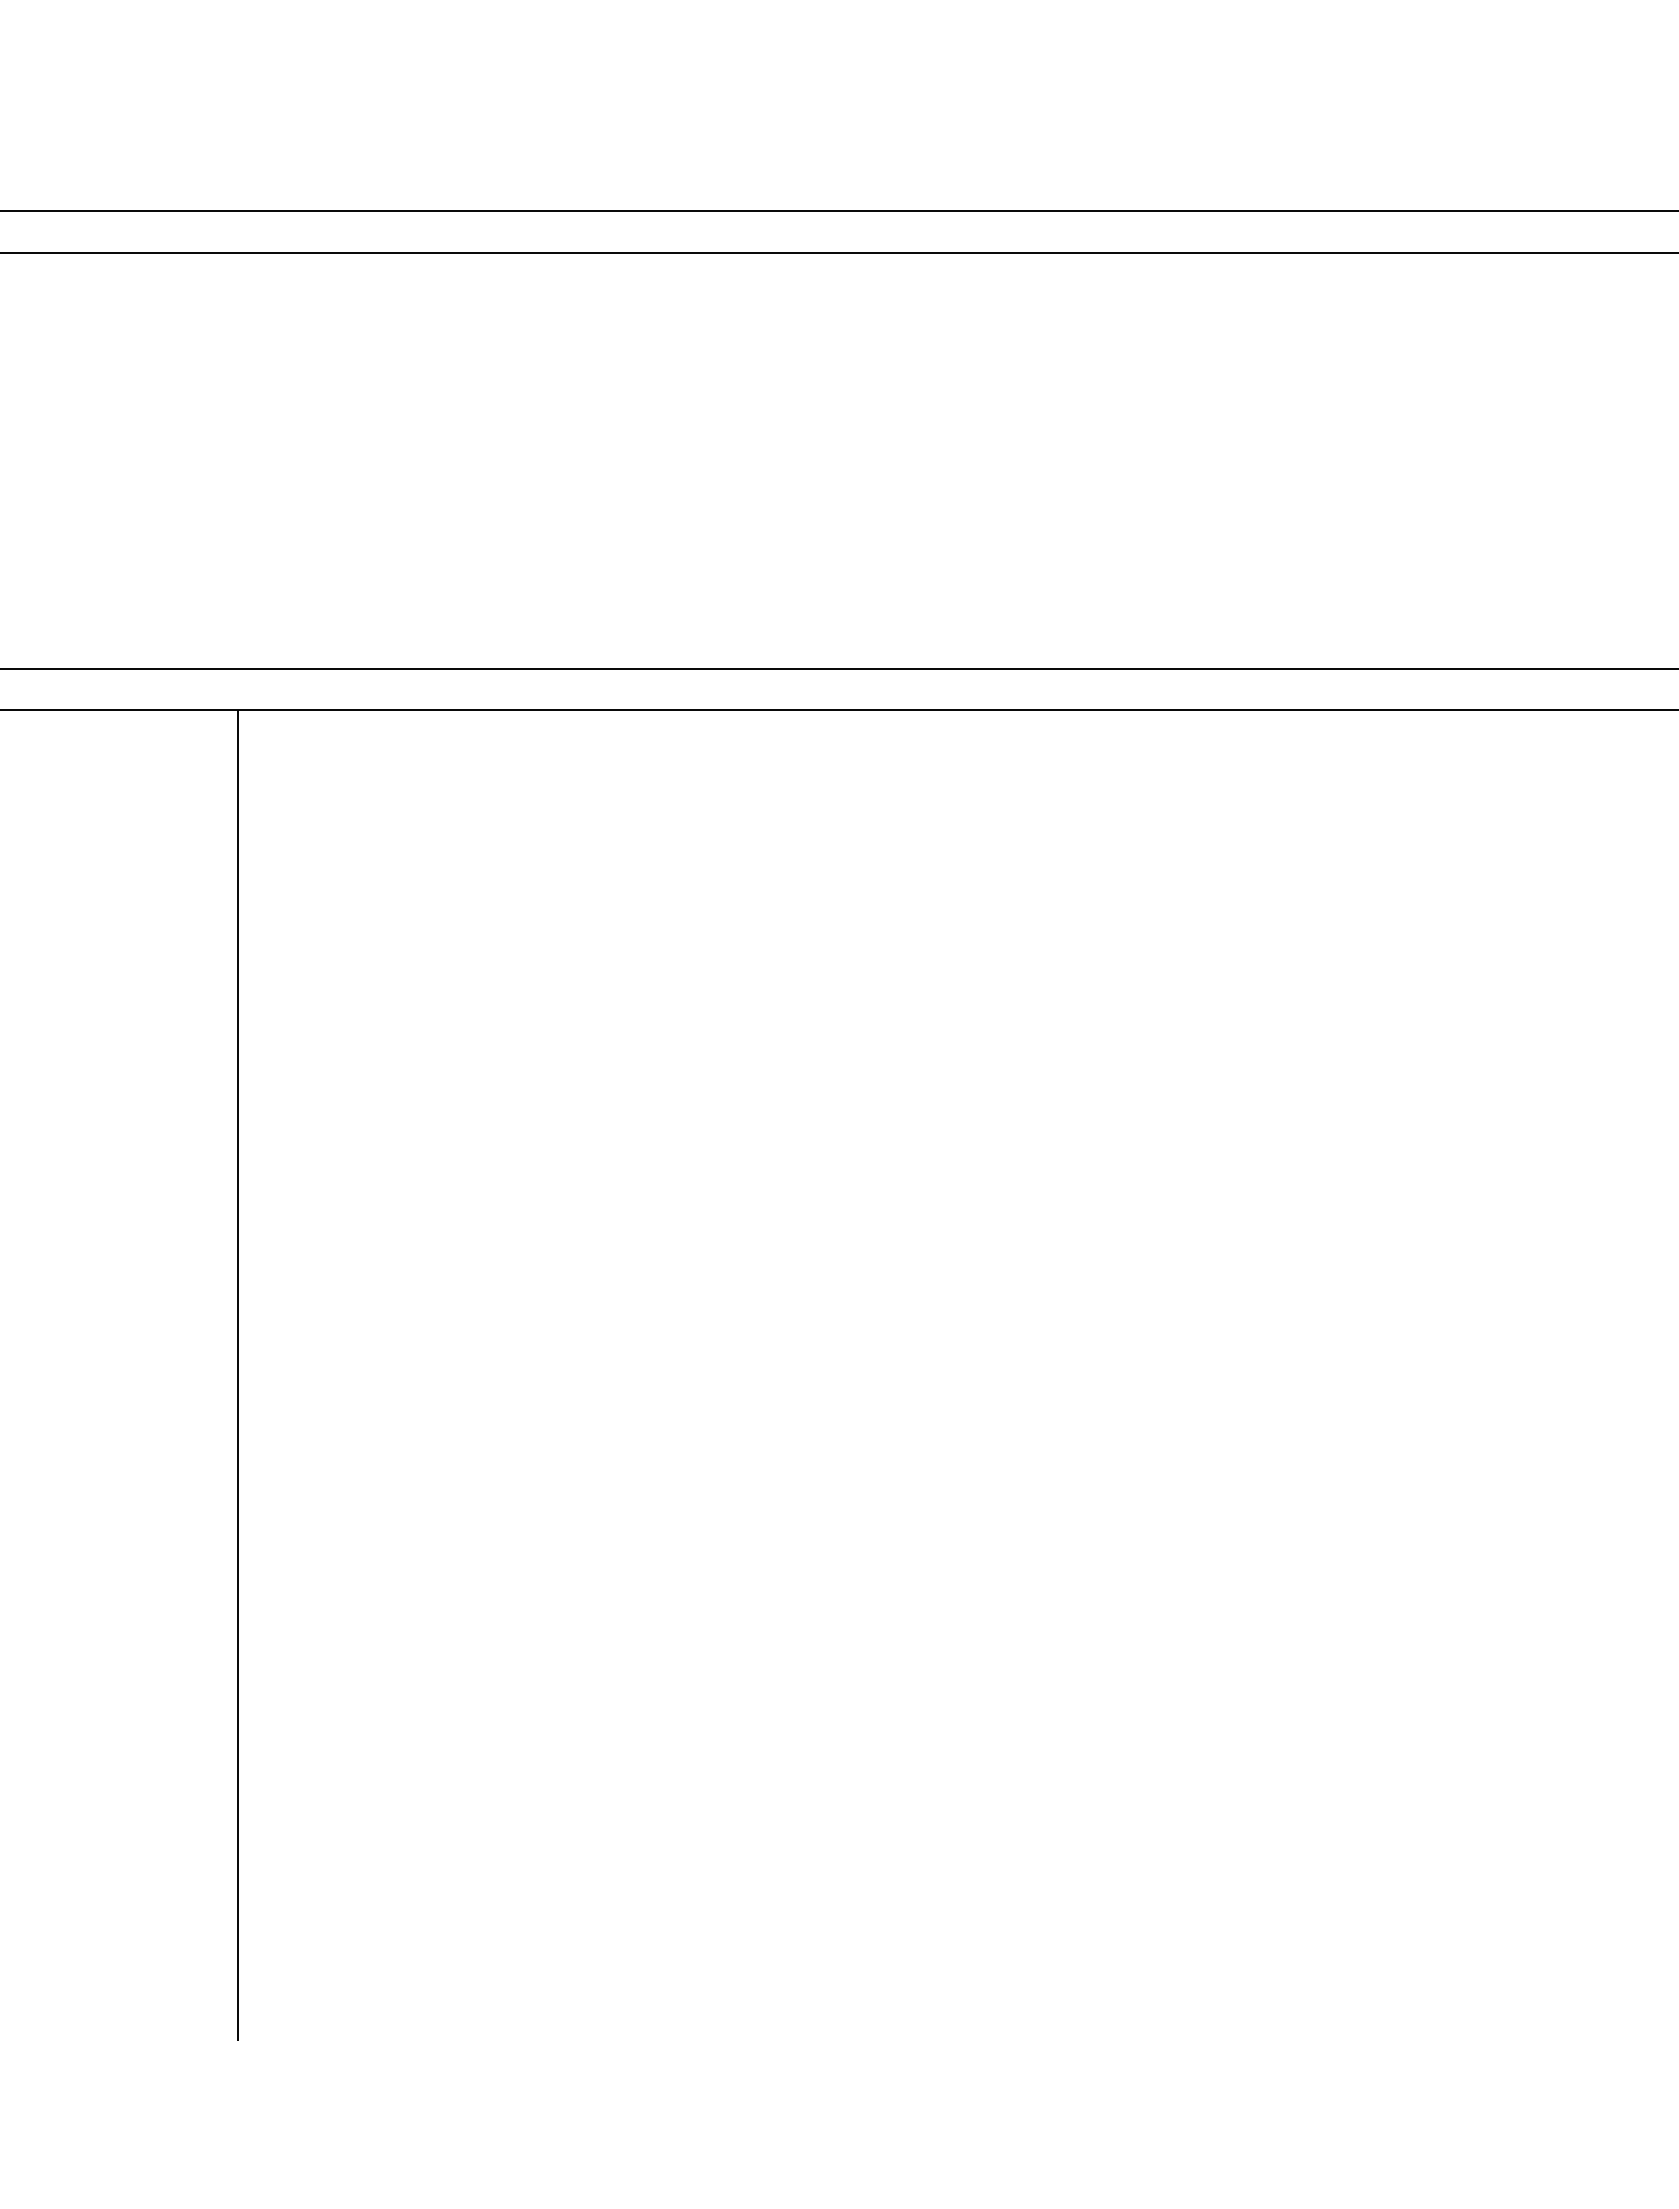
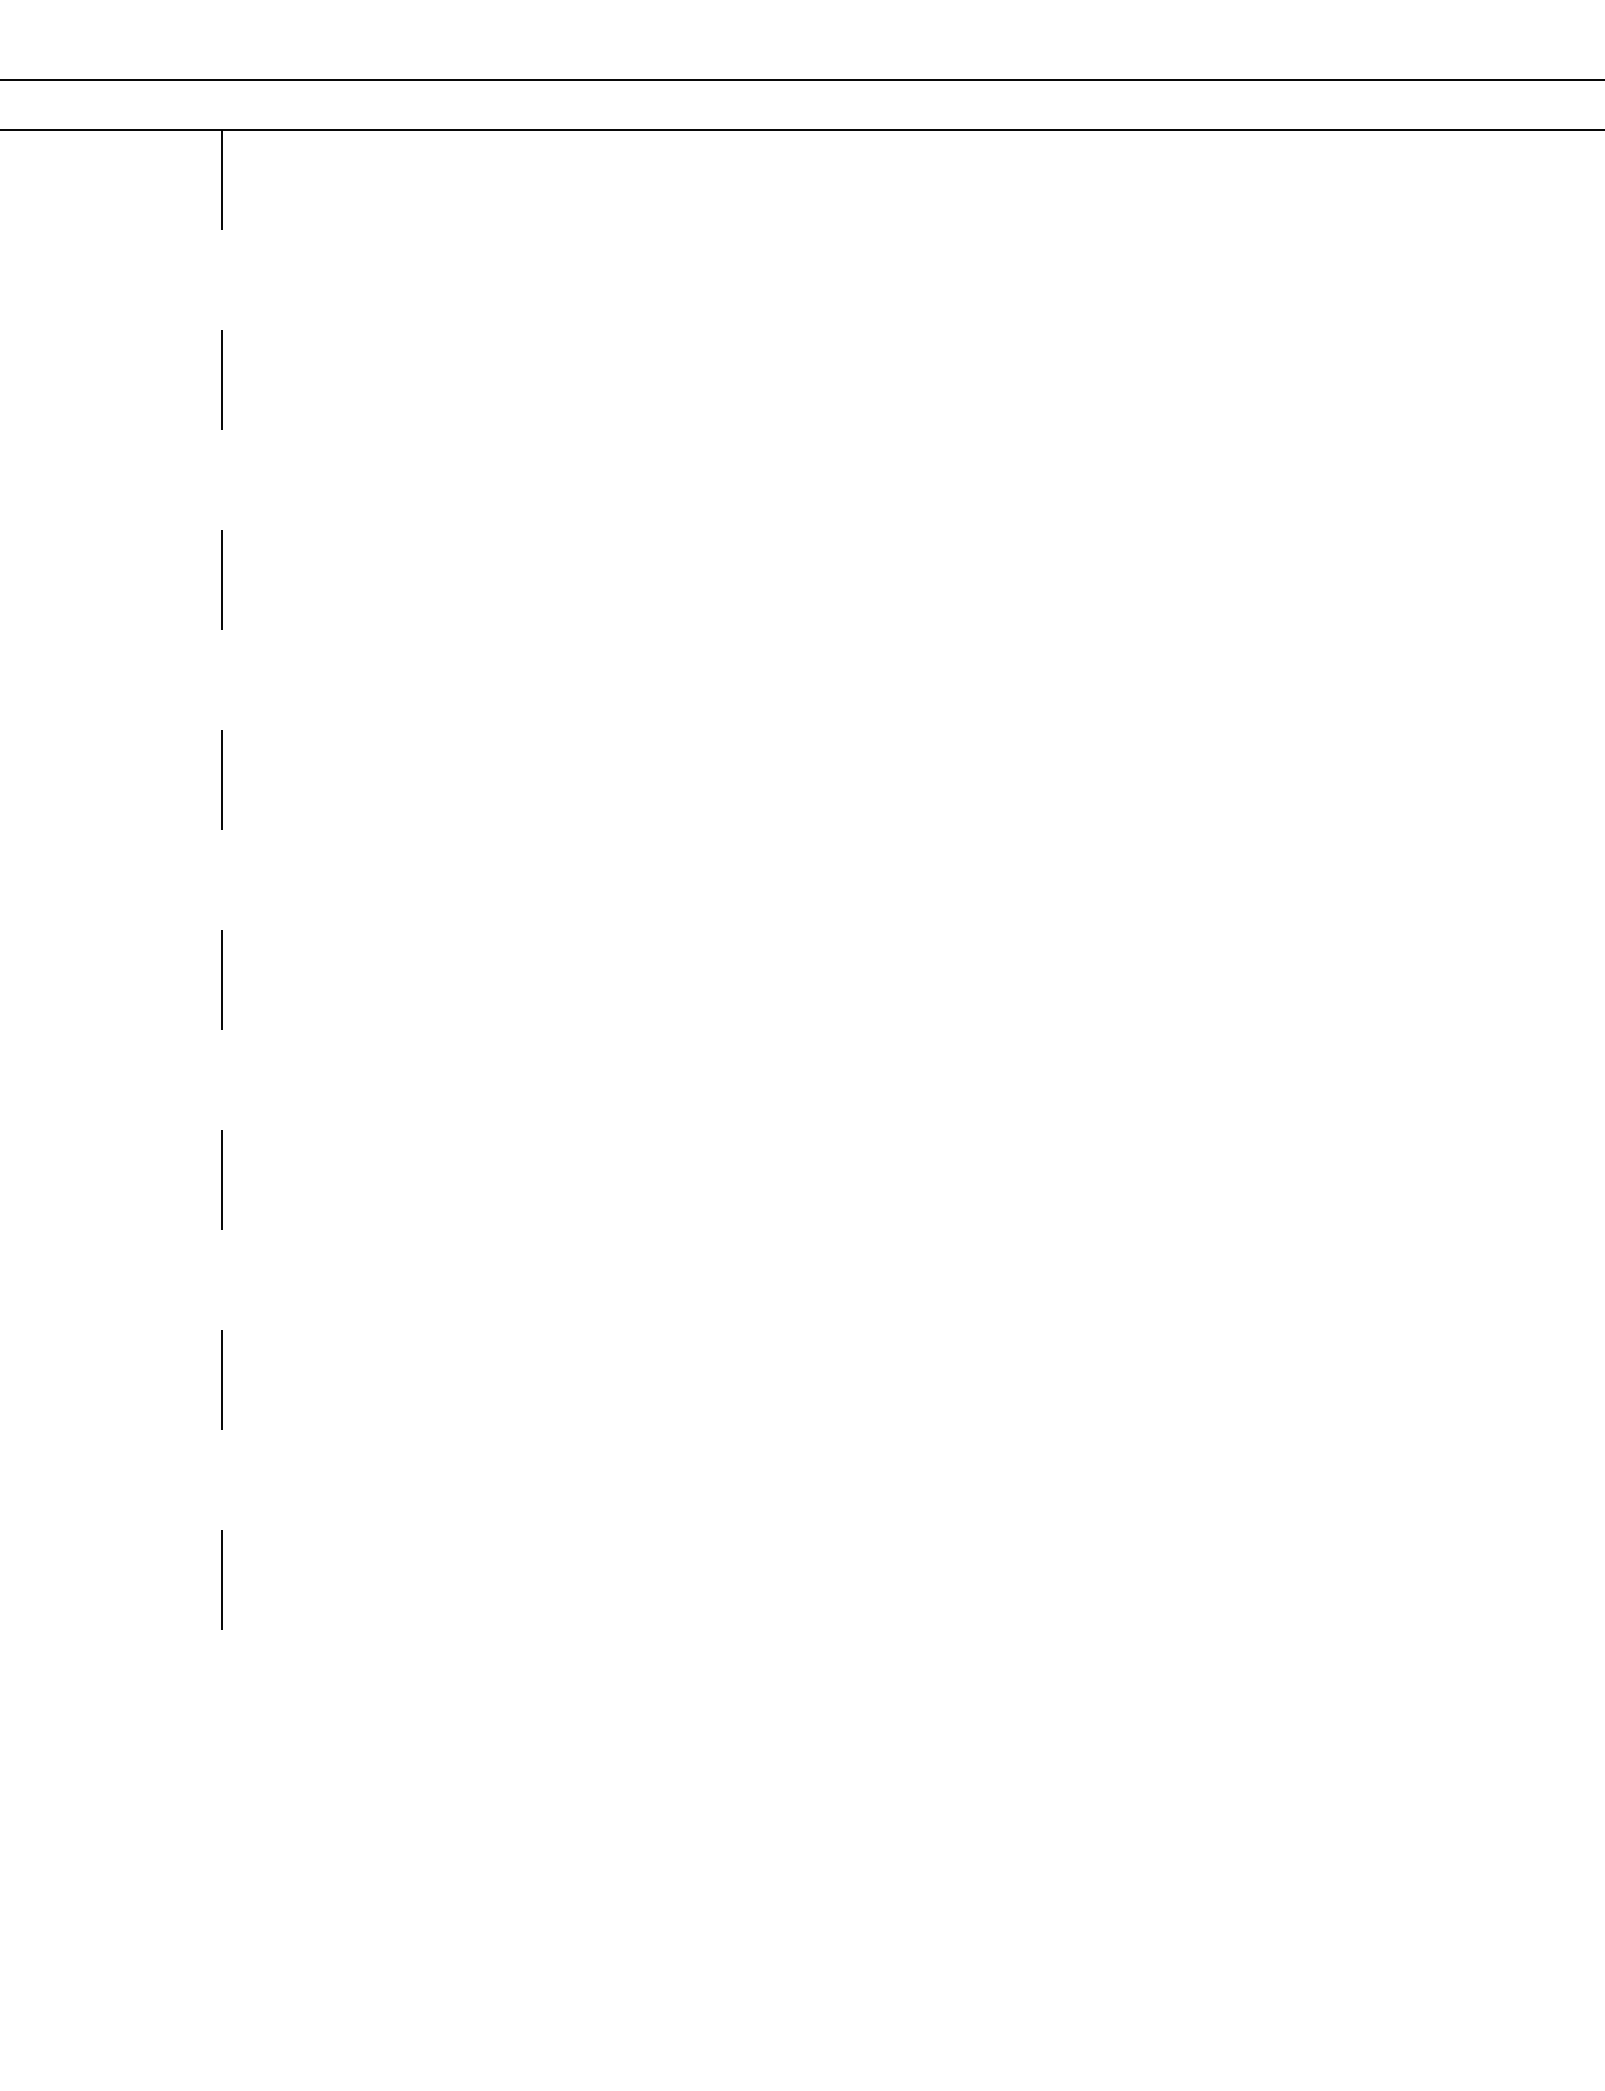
line: (237, 1375) -> (221, 929), solid -> dashed

